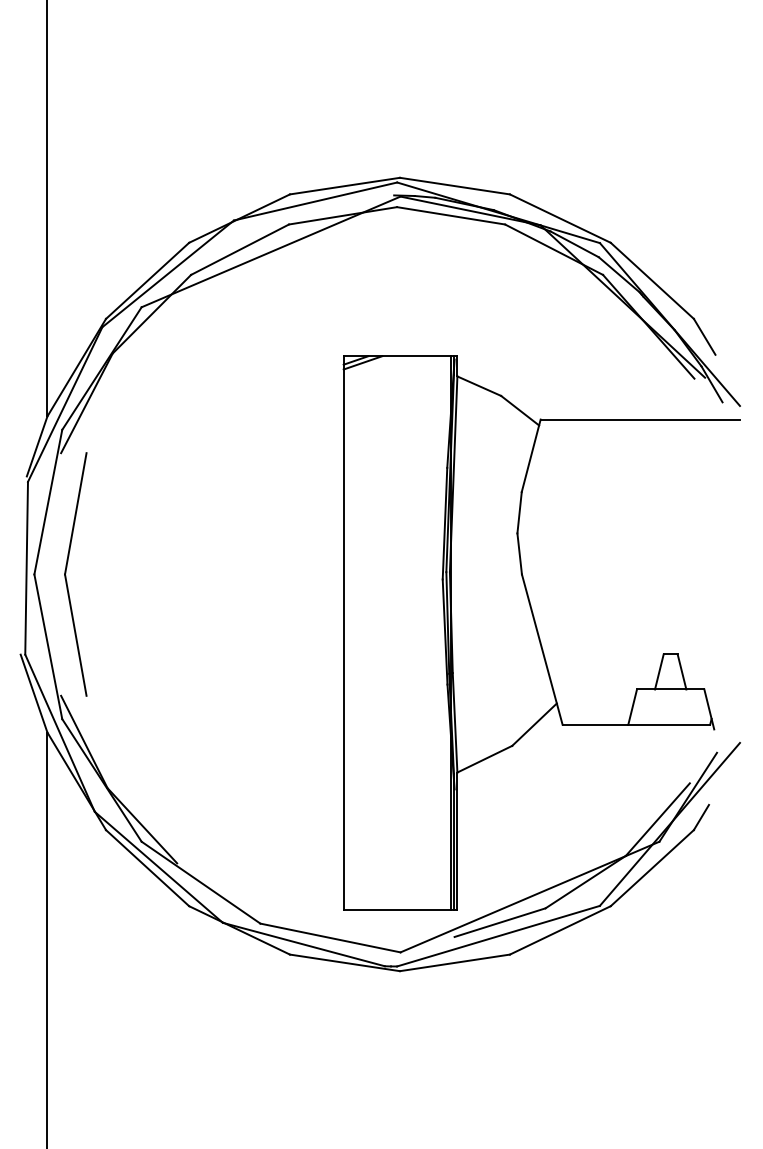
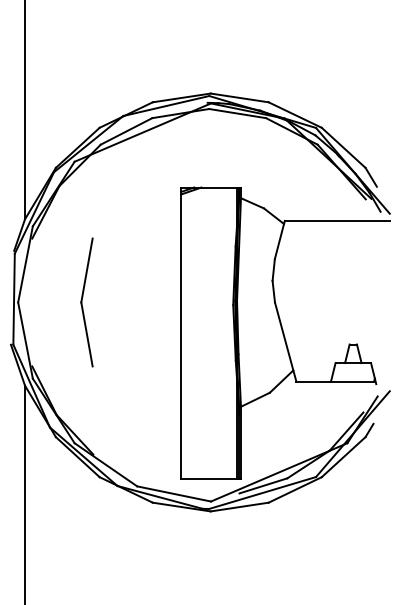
part: (74, 574) -> (86, 302), moved

